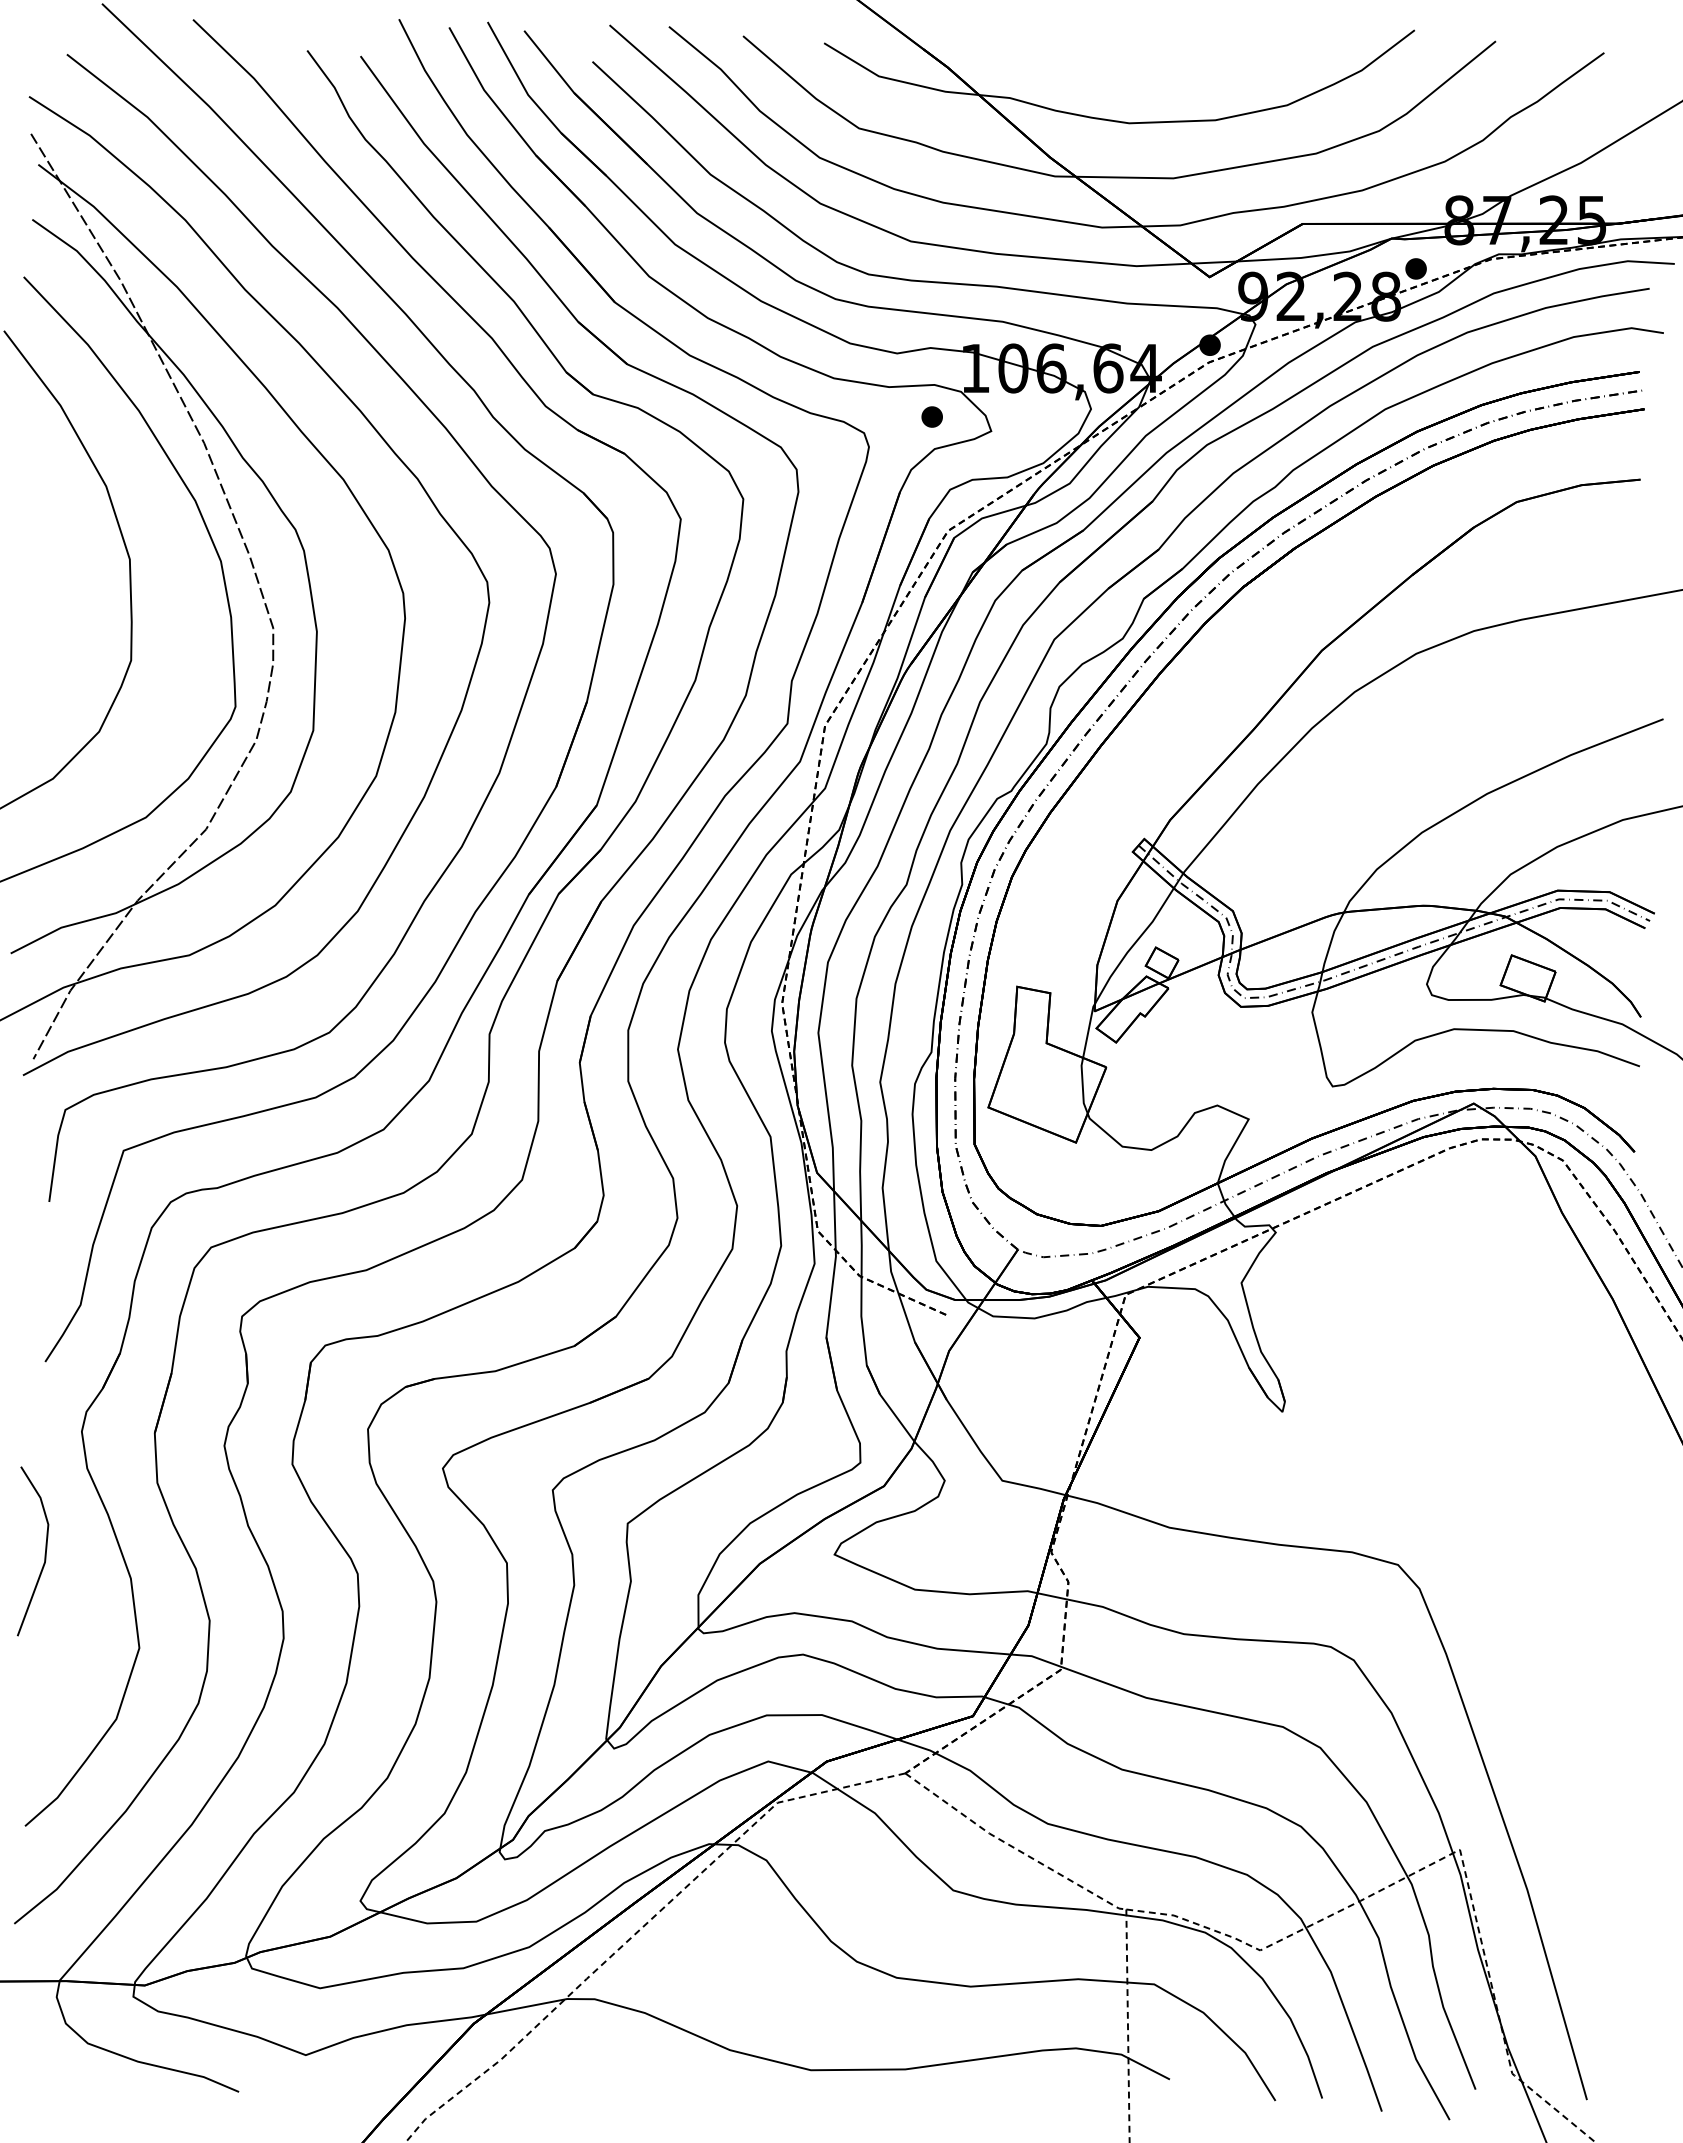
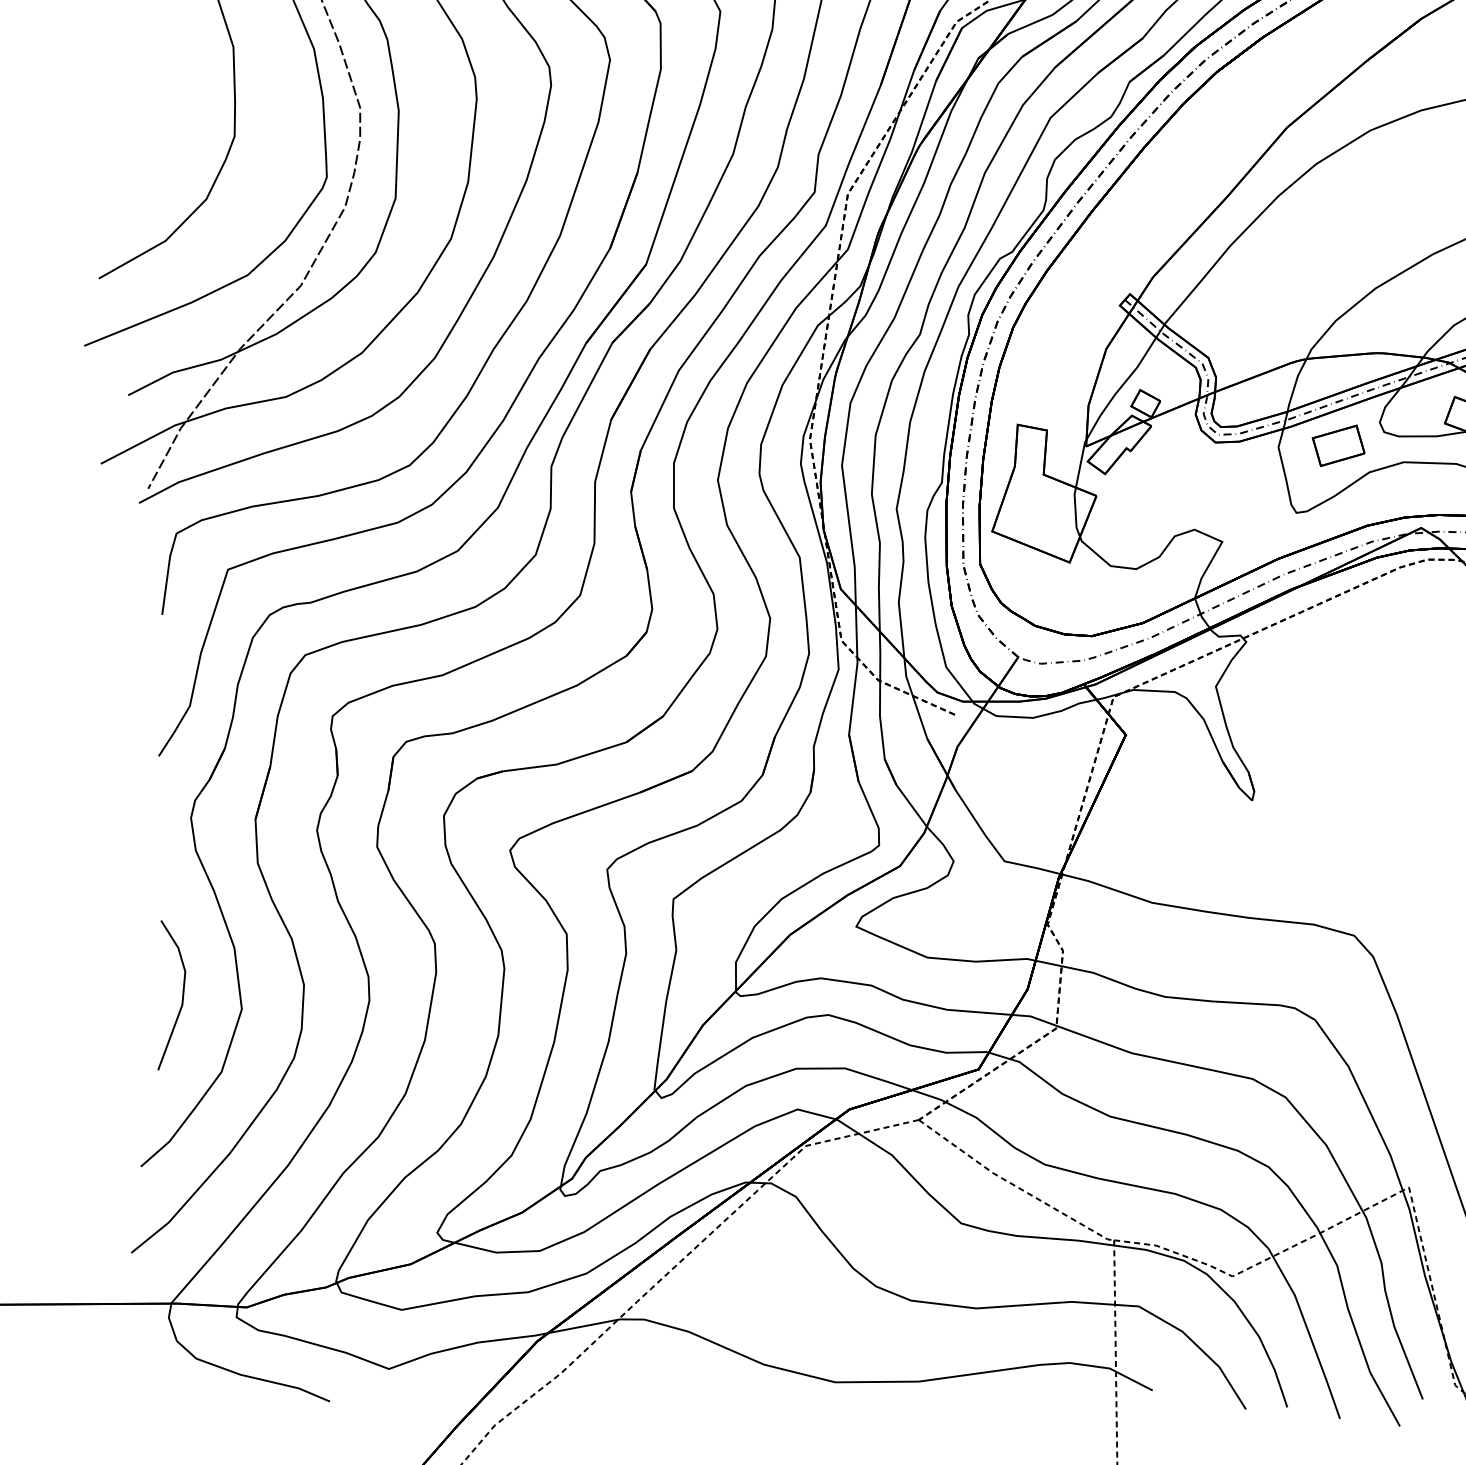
part: (1380, 1010) -> (1338, 445), added
line: (44, 1553) -> (181, 997), moved

